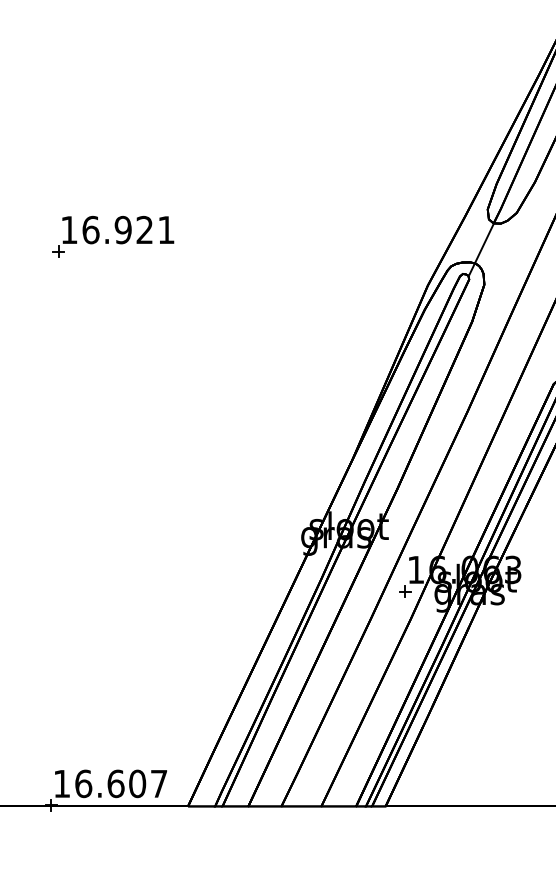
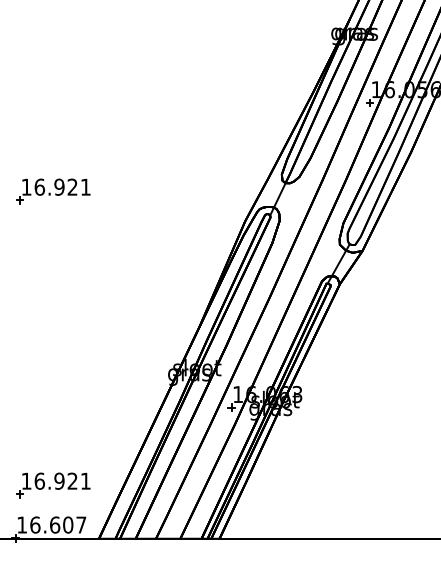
part: (113, 719) -> (53, 485), added

